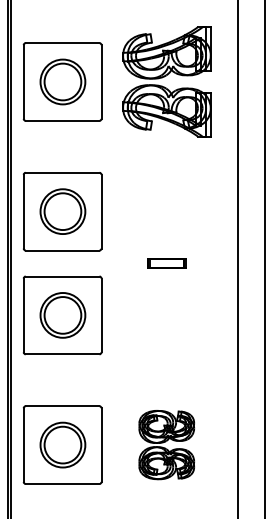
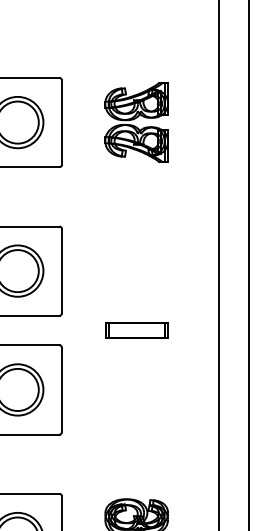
part: (166, 81) -> (136, 122), size x0.62
part: (167, 263) -> (137, 330), size x1.43

